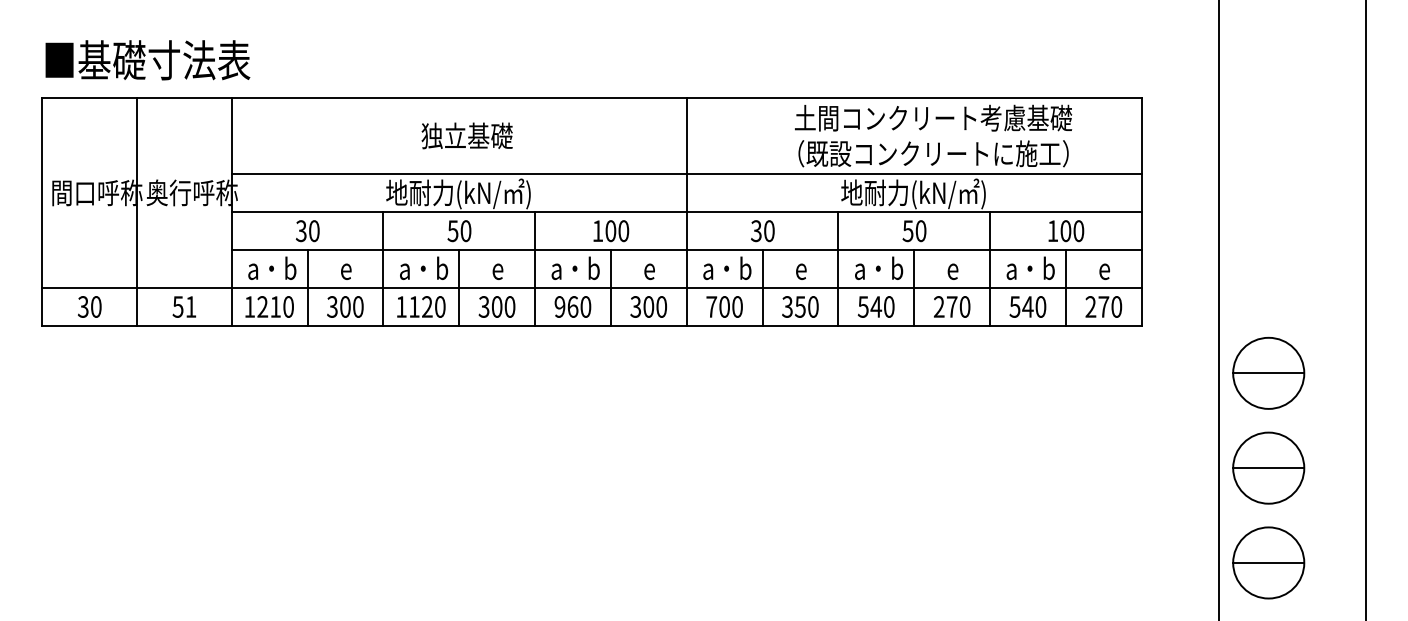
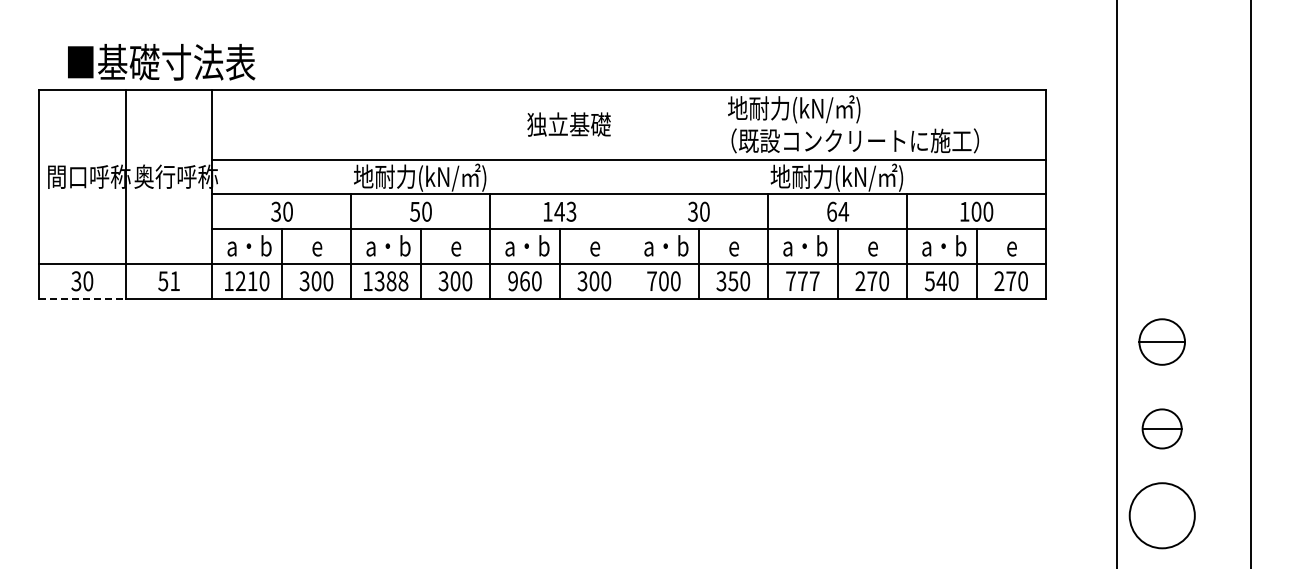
text: (147, 60) -> (161, 62), moved
text: (933, 119) -> (855, 109), 土間コンクリート考慮基礎 -> 地耐力(kN/㎡)
text: (466, 135) -> (568, 124), moved
line: (687, 212) -> (629, 194), removed
text: (617, 230) -> (565, 211), 100 -> 143
text: (914, 230) -> (837, 211), 50 -> 64
text: (427, 307) -> (391, 281), 1120 -> 1388
text: (875, 307) -> (802, 281), 540 -> 777
line: (89, 325) -> (82, 298), solid -> dashed
part: (1267, 372) -> (1161, 341), size x0.7
part: (1267, 467) -> (1161, 428), size x0.6
line: (1267, 562) -> (1161, 515), removed

